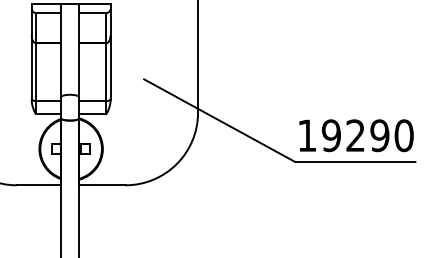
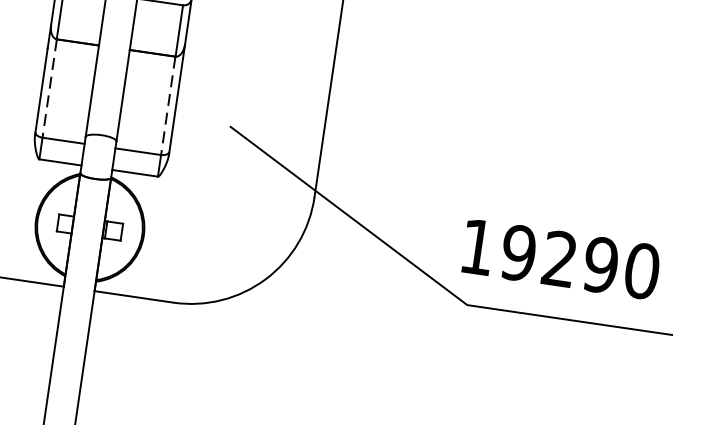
line: (36, 72) -> (50, 88), solid -> dashed
line: (106, 72) -> (168, 106), solid -> dashed
text: (356, 135) -> (561, 258), moved

